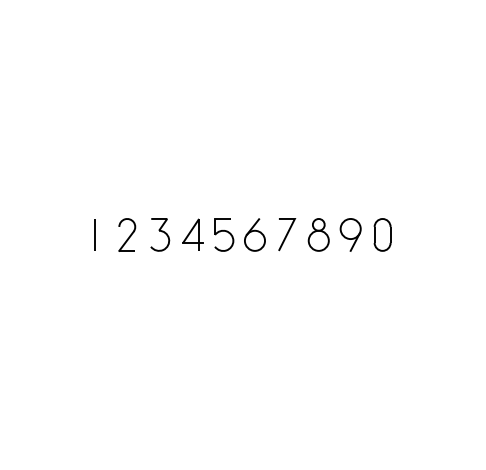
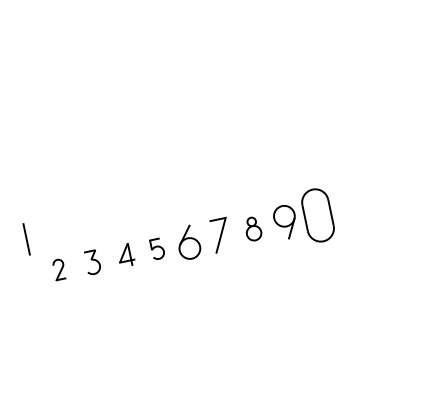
line: (94, 234) -> (25, 239), moved
part: (127, 234) -> (59, 269), size x0.6
part: (160, 234) -> (92, 262), size x0.7
part: (192, 234) -> (125, 255), size x0.7
part: (224, 234) -> (157, 248), size x0.6
part: (318, 234) -> (252, 228), size x0.7
part: (382, 234) -> (317, 215), size x1.6

